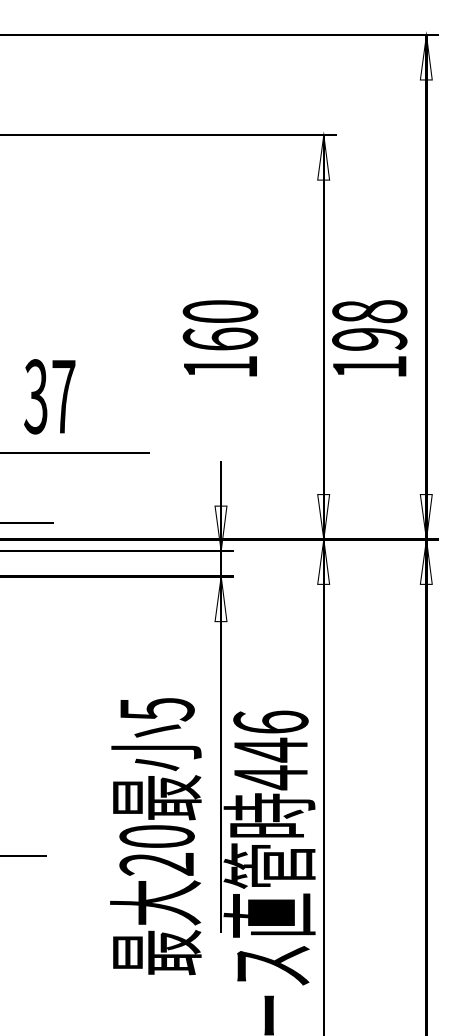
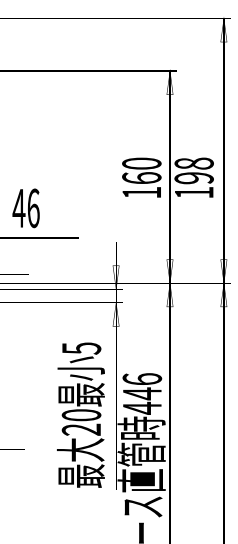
text: (219, 337) -> (141, 177), moved
text: (48, 397) -> (25, 208), 37 -> 46
text: (155, 835) -> (80, 414), moved

